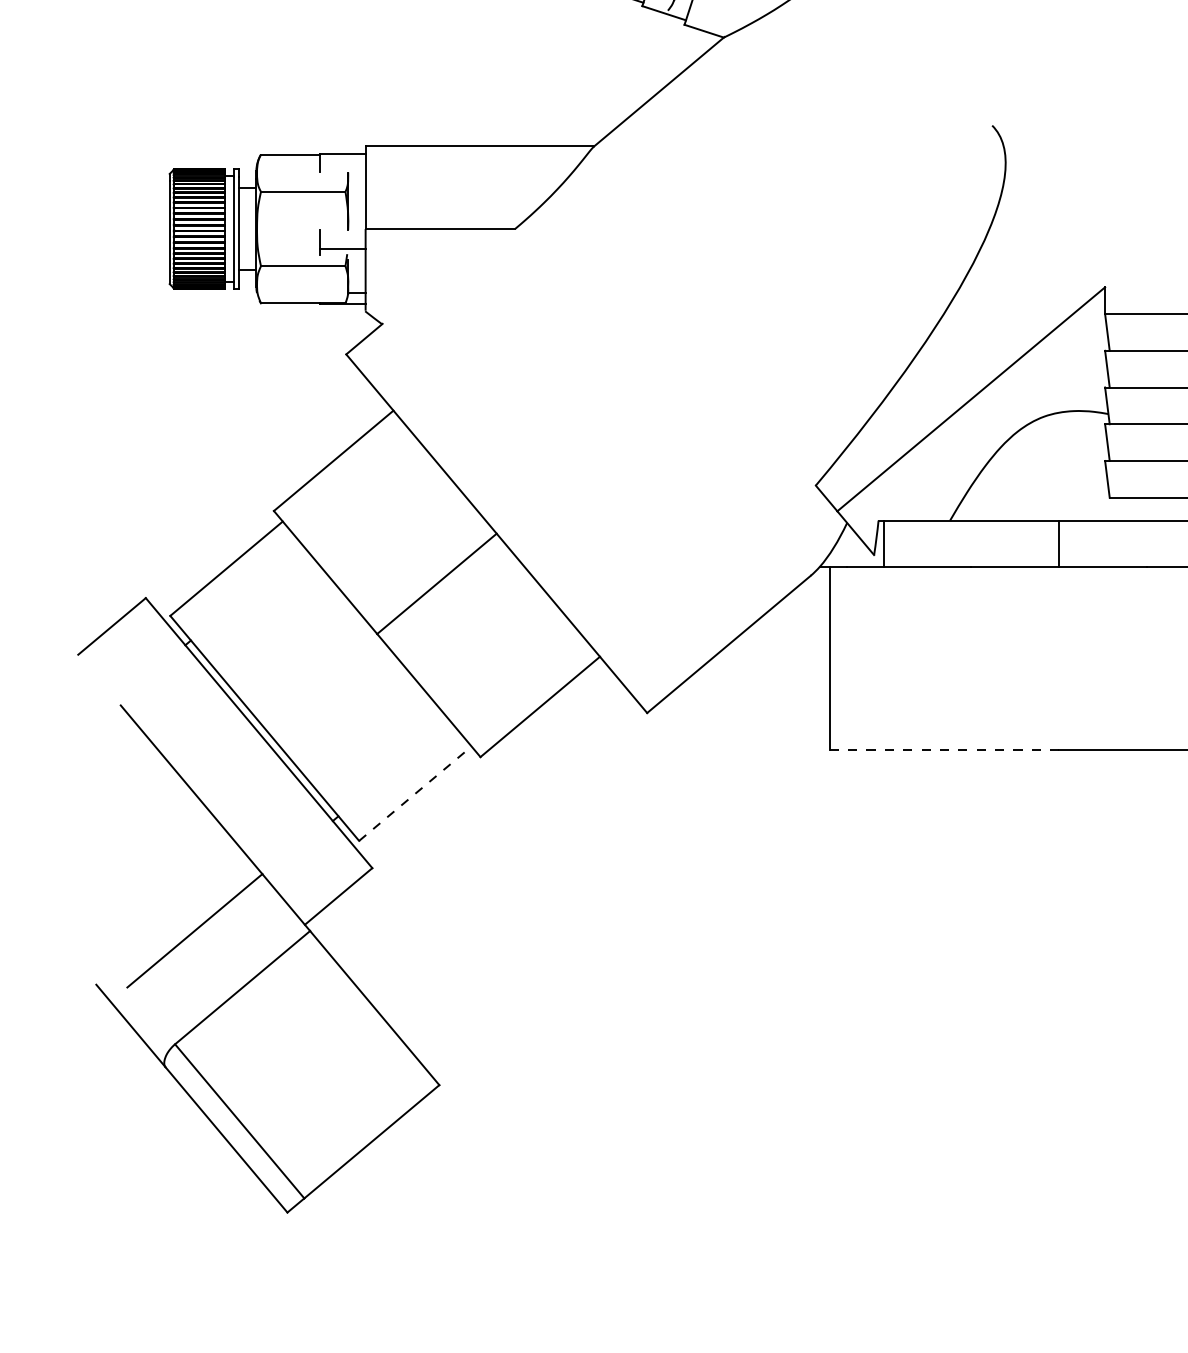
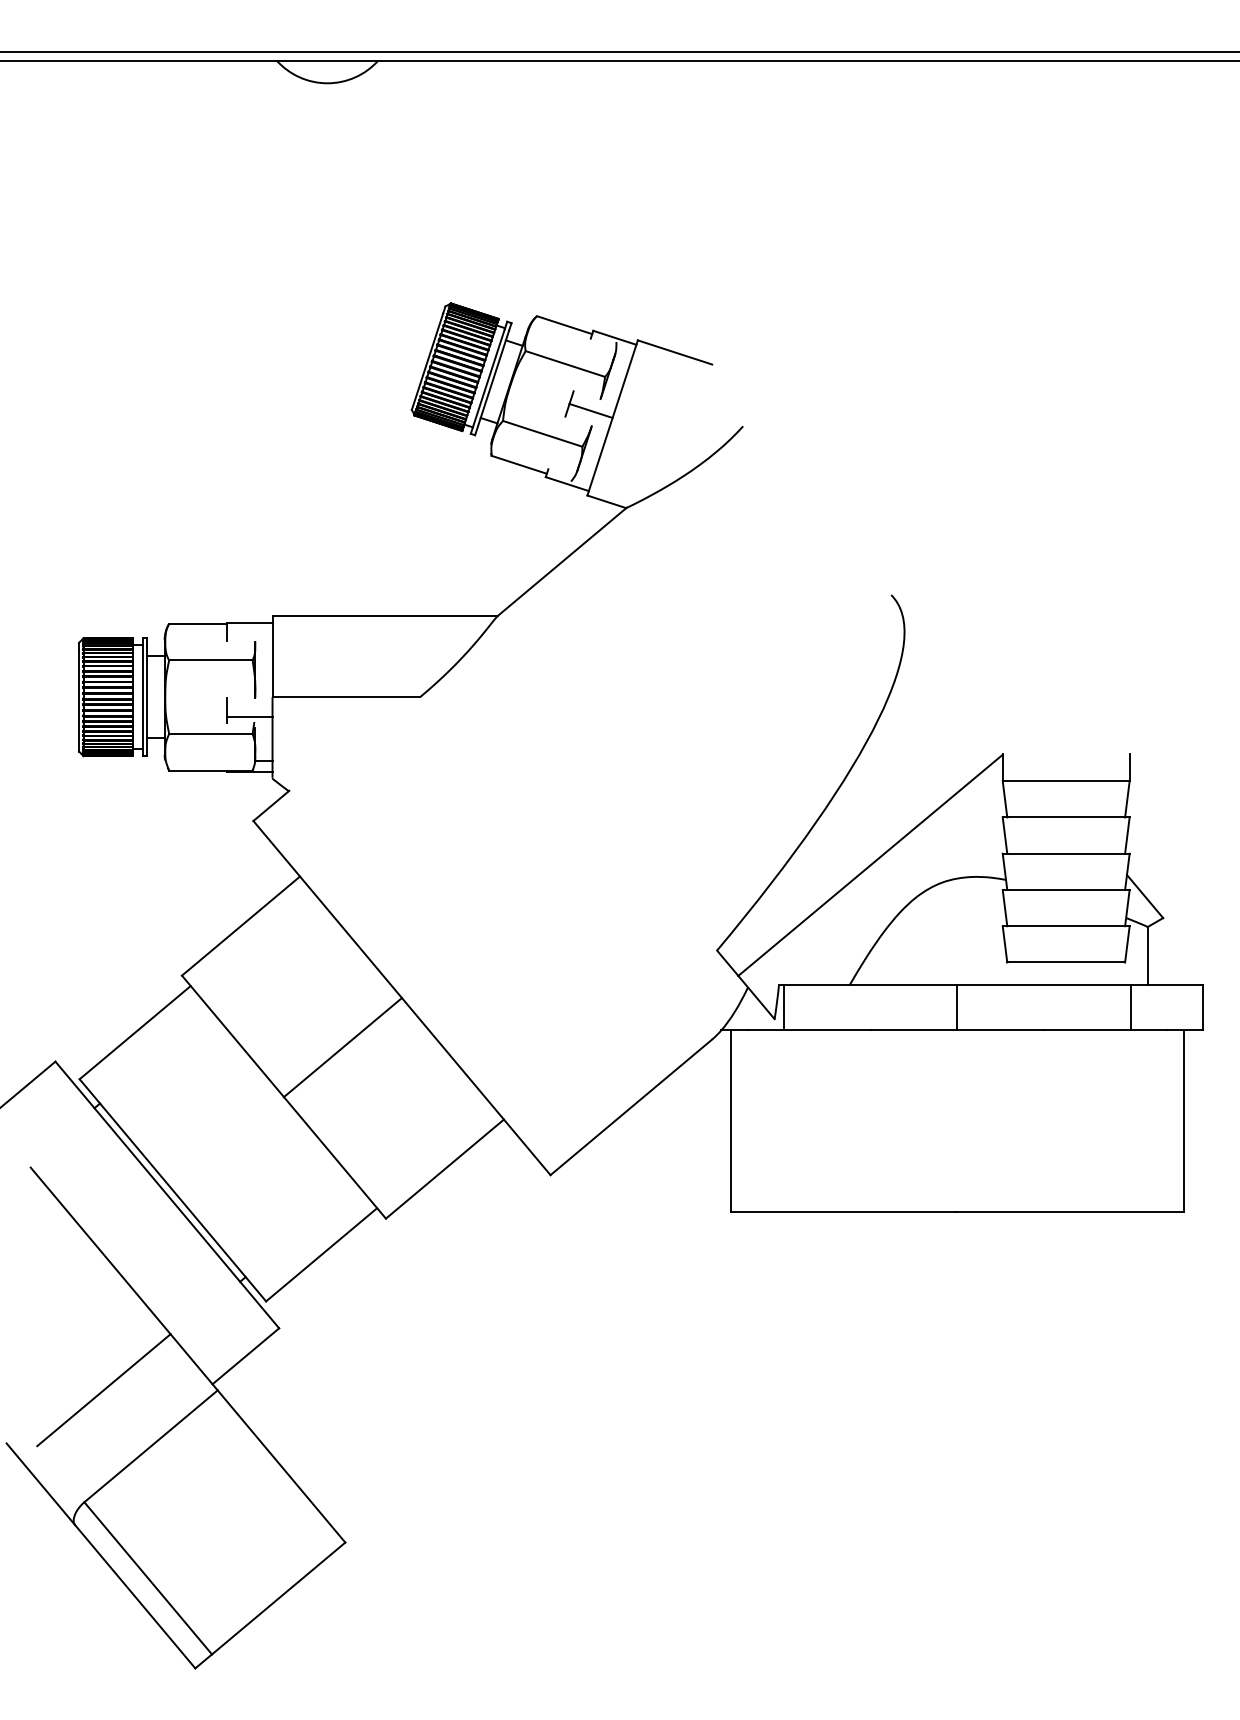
line: (943, 749) -> (843, 1211), dashed -> solid
line: (416, 793) -> (322, 1254), dashed -> solid

